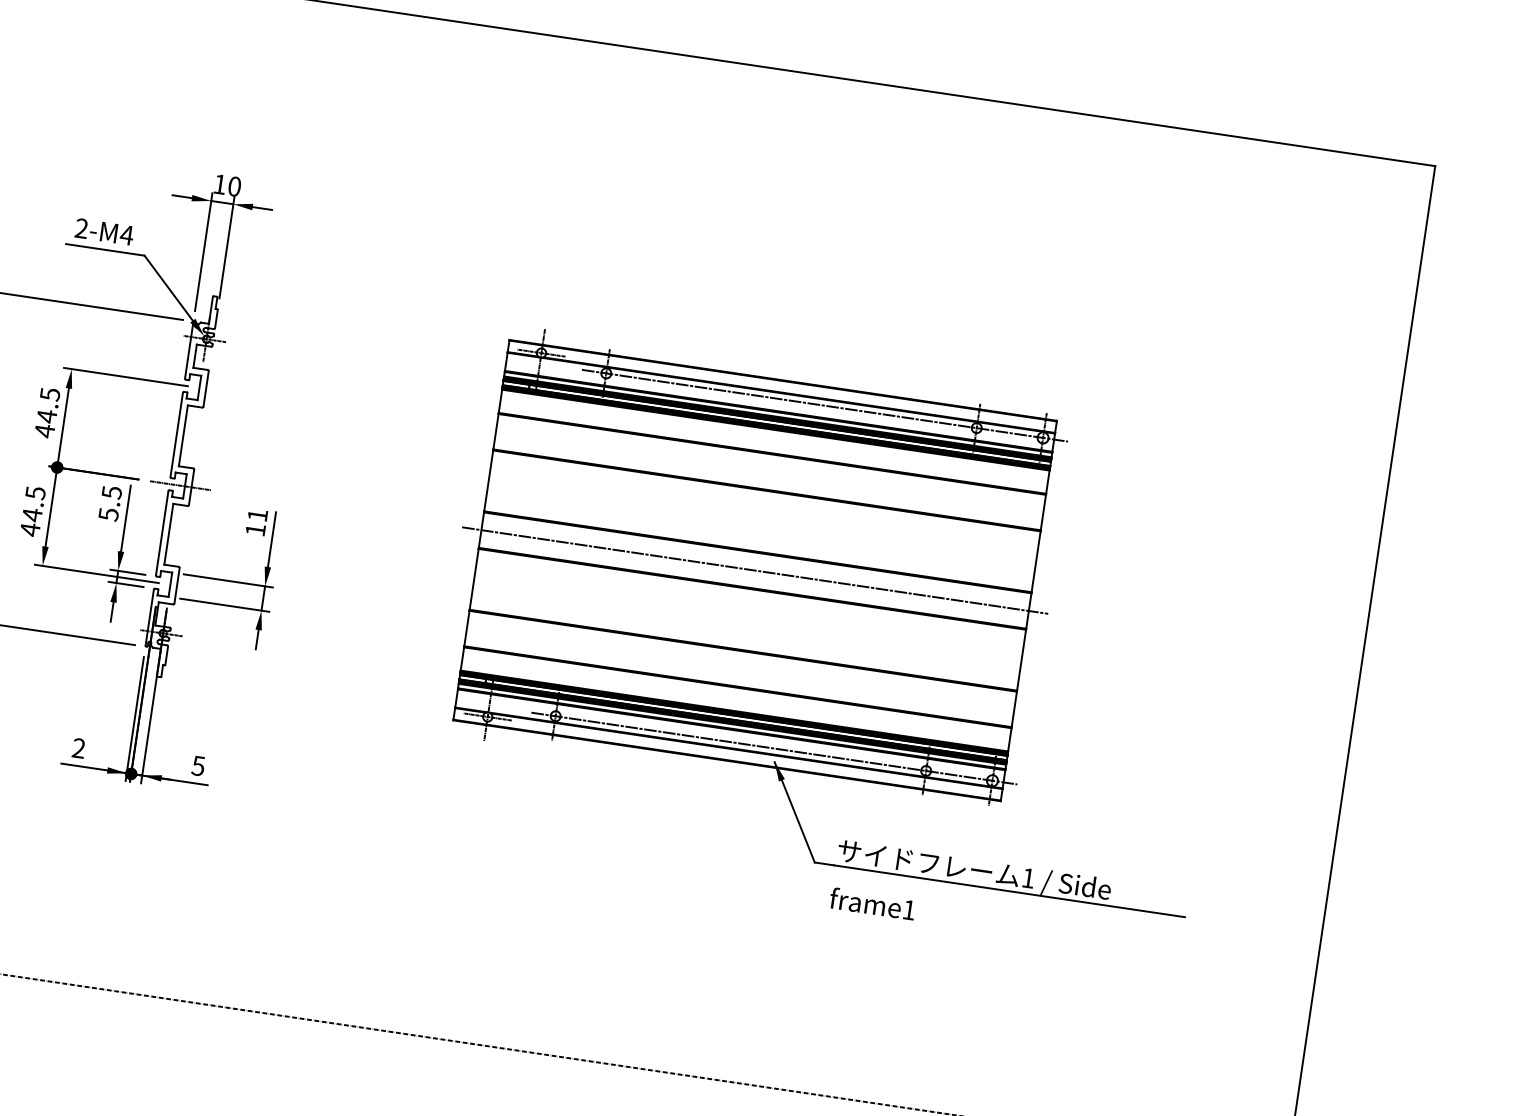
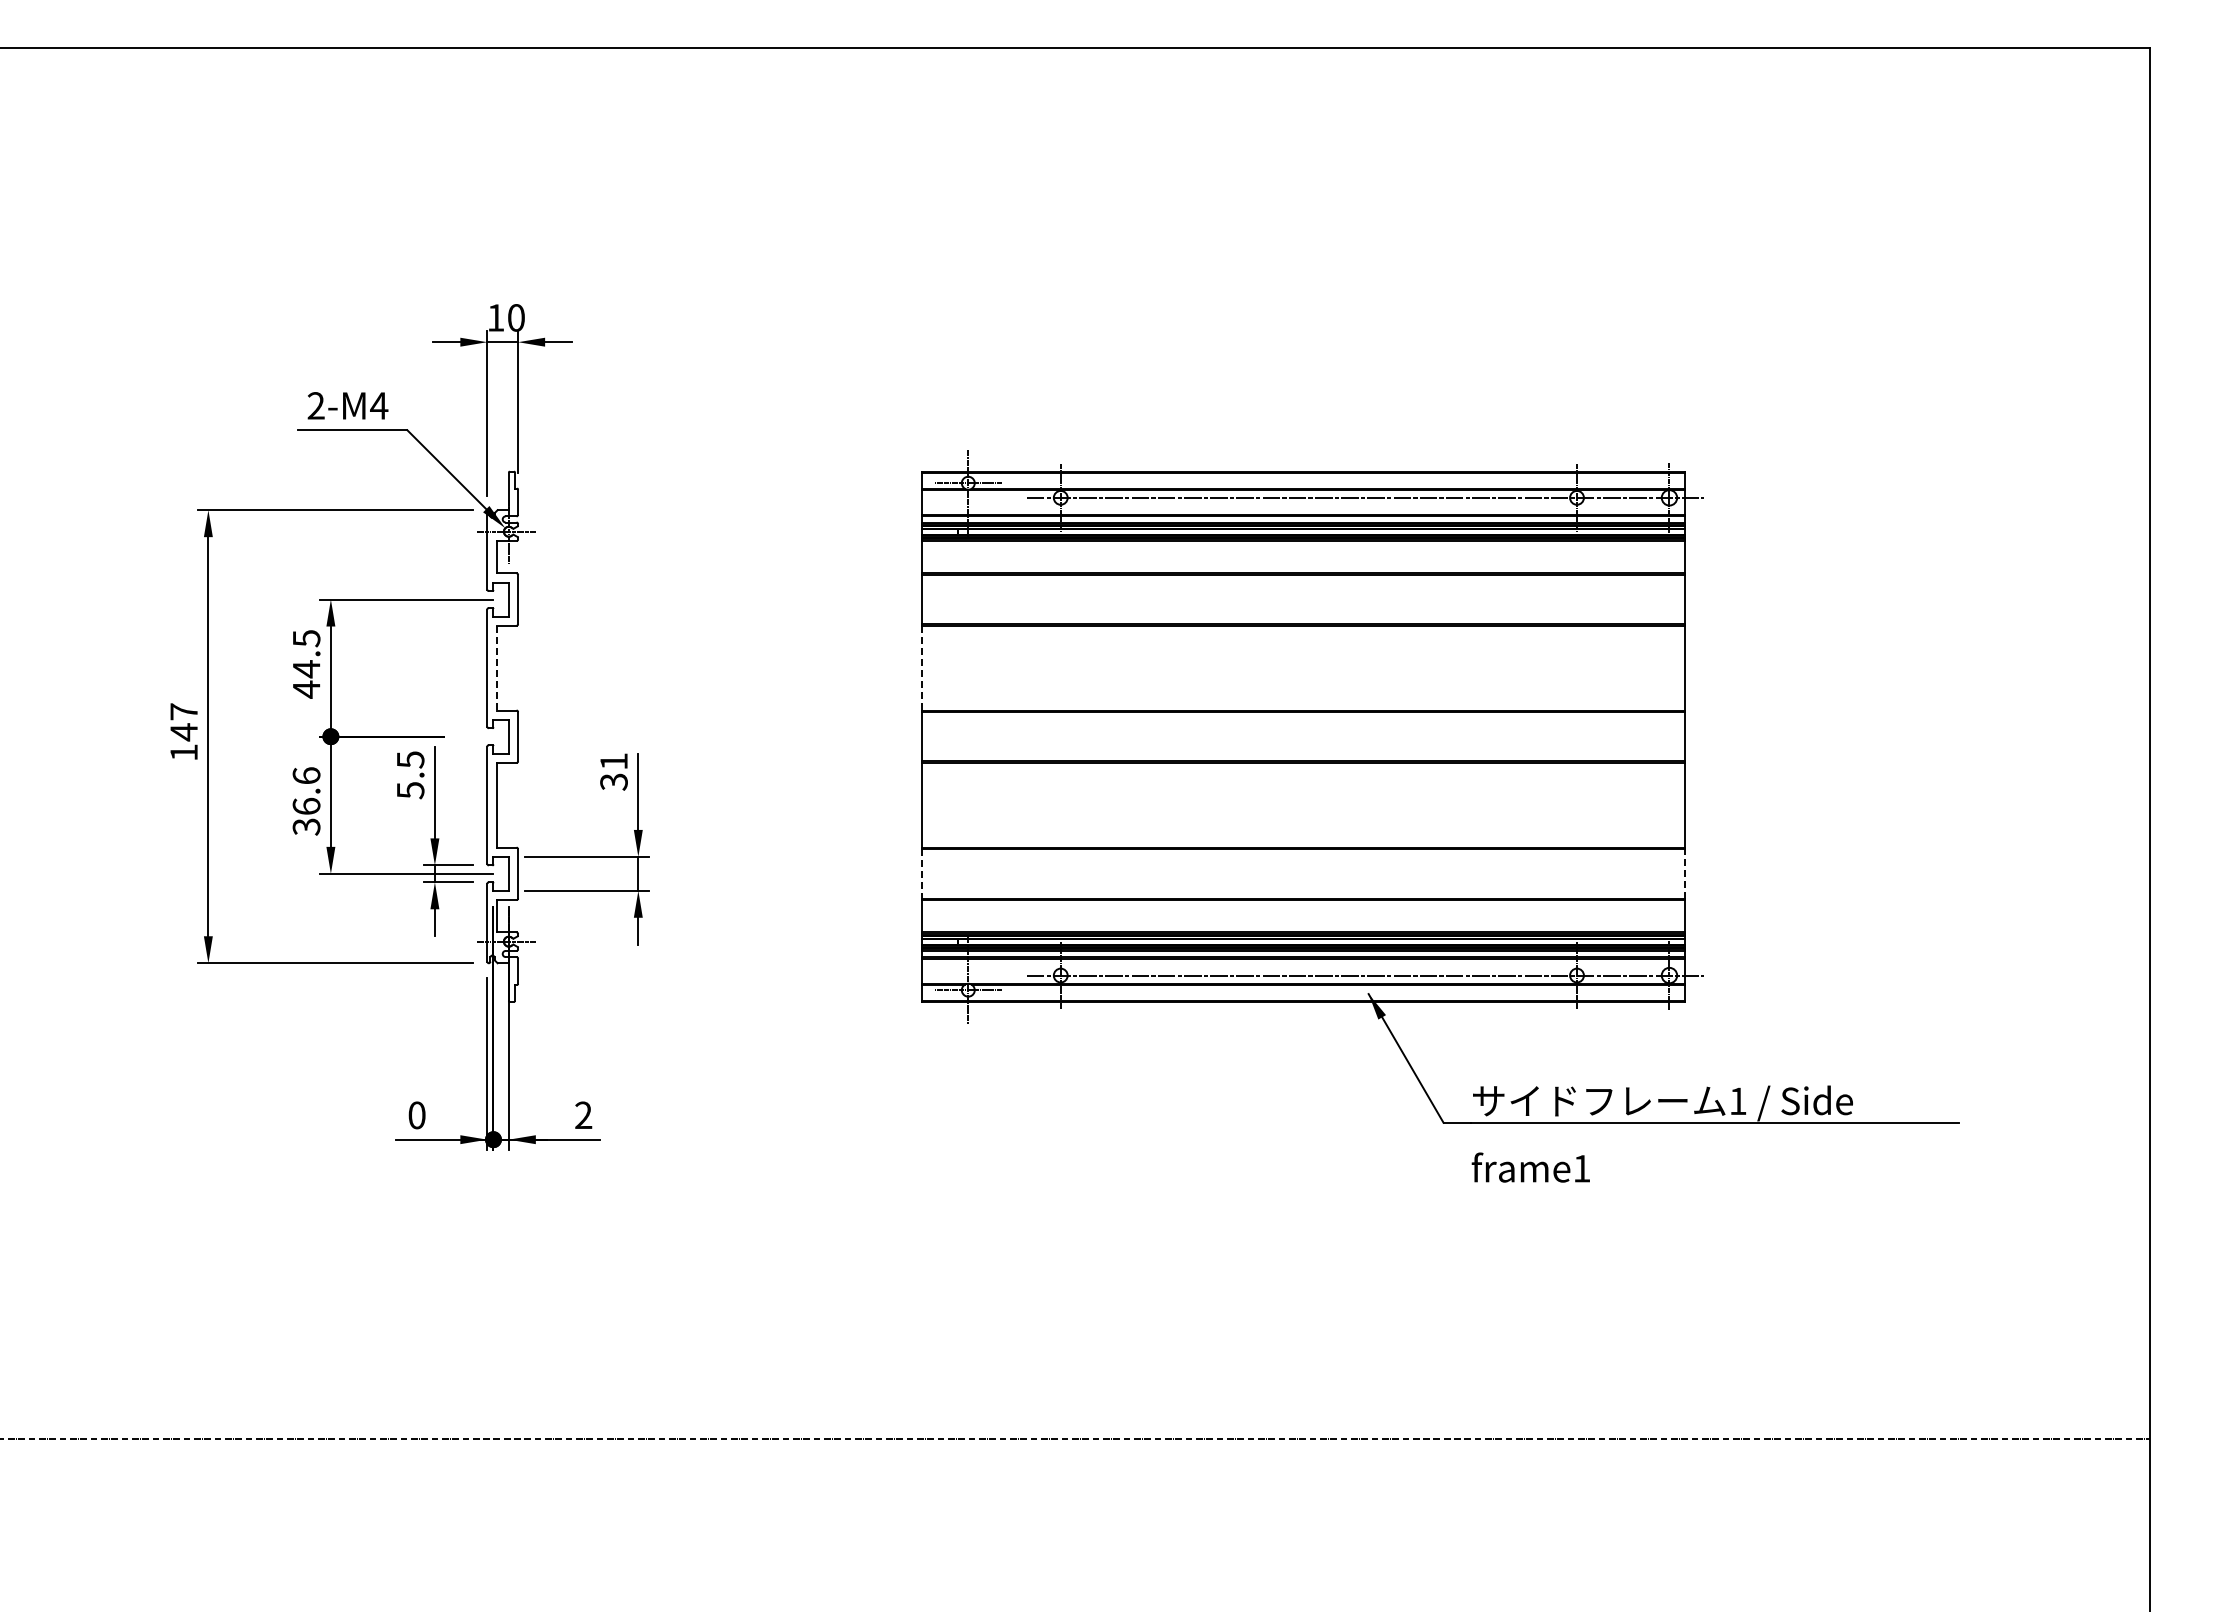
line: (183, 436) -> (496, 668), solid -> dashed
line: (488, 481) -> (922, 668), solid -> dashed
line: (180, 485) -> (502, 736), removed
text: (32, 511) -> (306, 801), 44.5 -> 36.6
text: (255, 529) -> (613, 781), 11 -> 31
line: (755, 570) -> (1303, 736), removed
line: (467, 628) -> (922, 873), solid -> dashed
line: (1014, 709) -> (1684, 873), solid -> dashed
text: (78, 748) -> (416, 1115), 2 -> 0
text: (198, 766) -> (583, 1115), 5 -> 2

